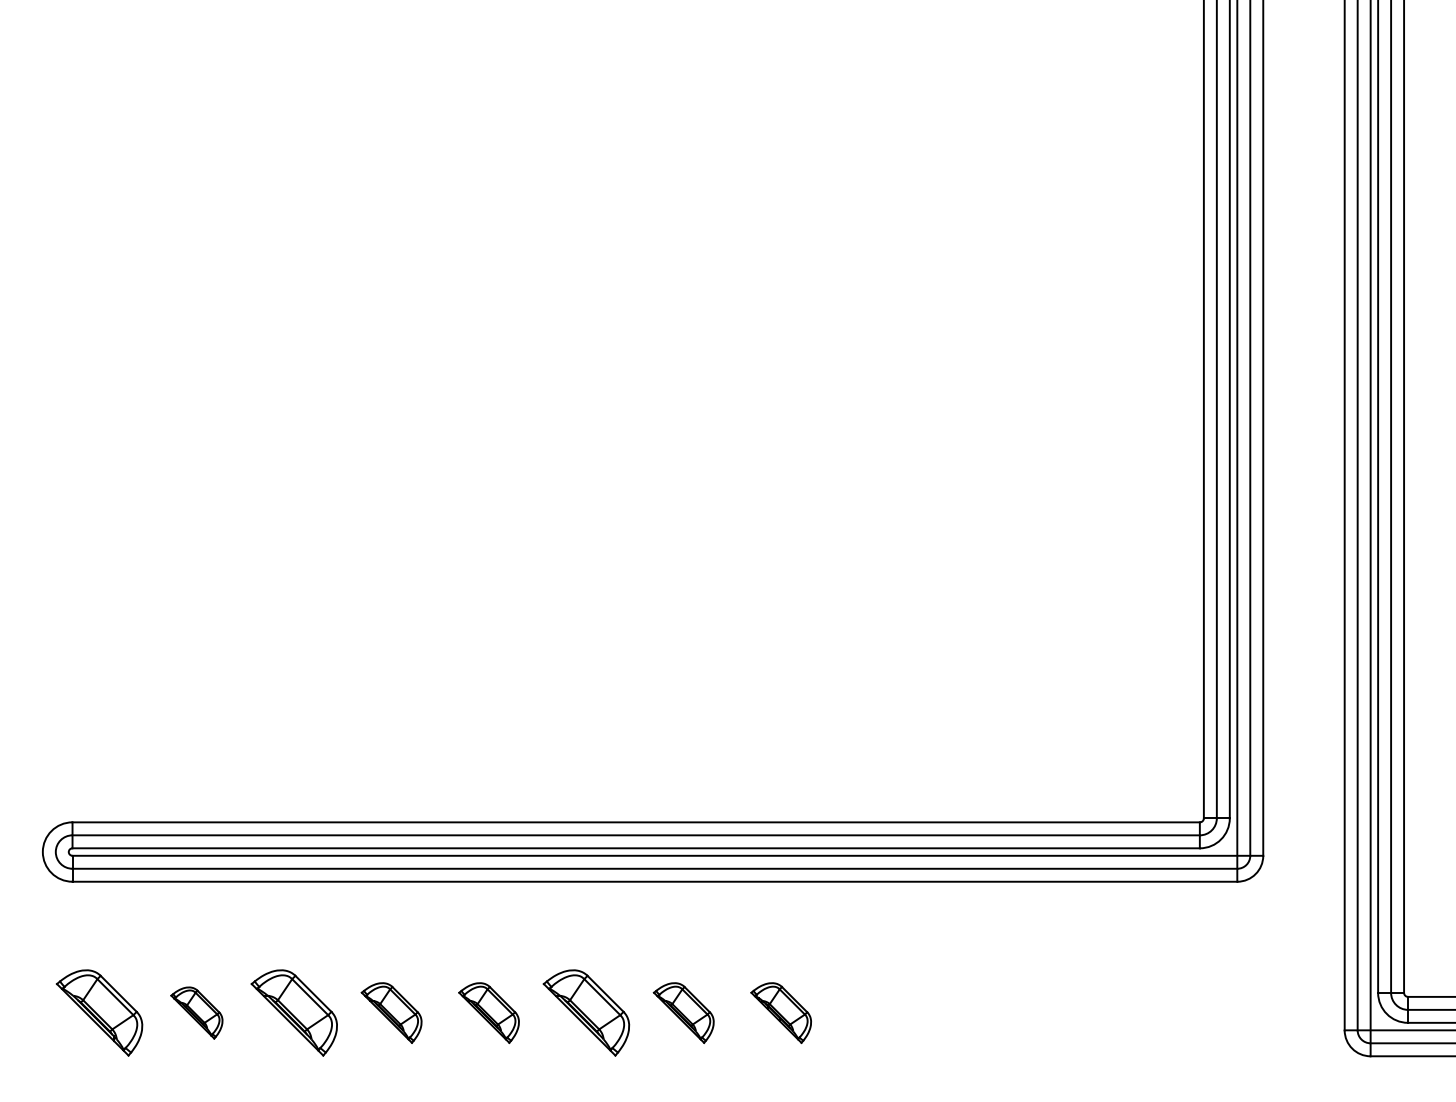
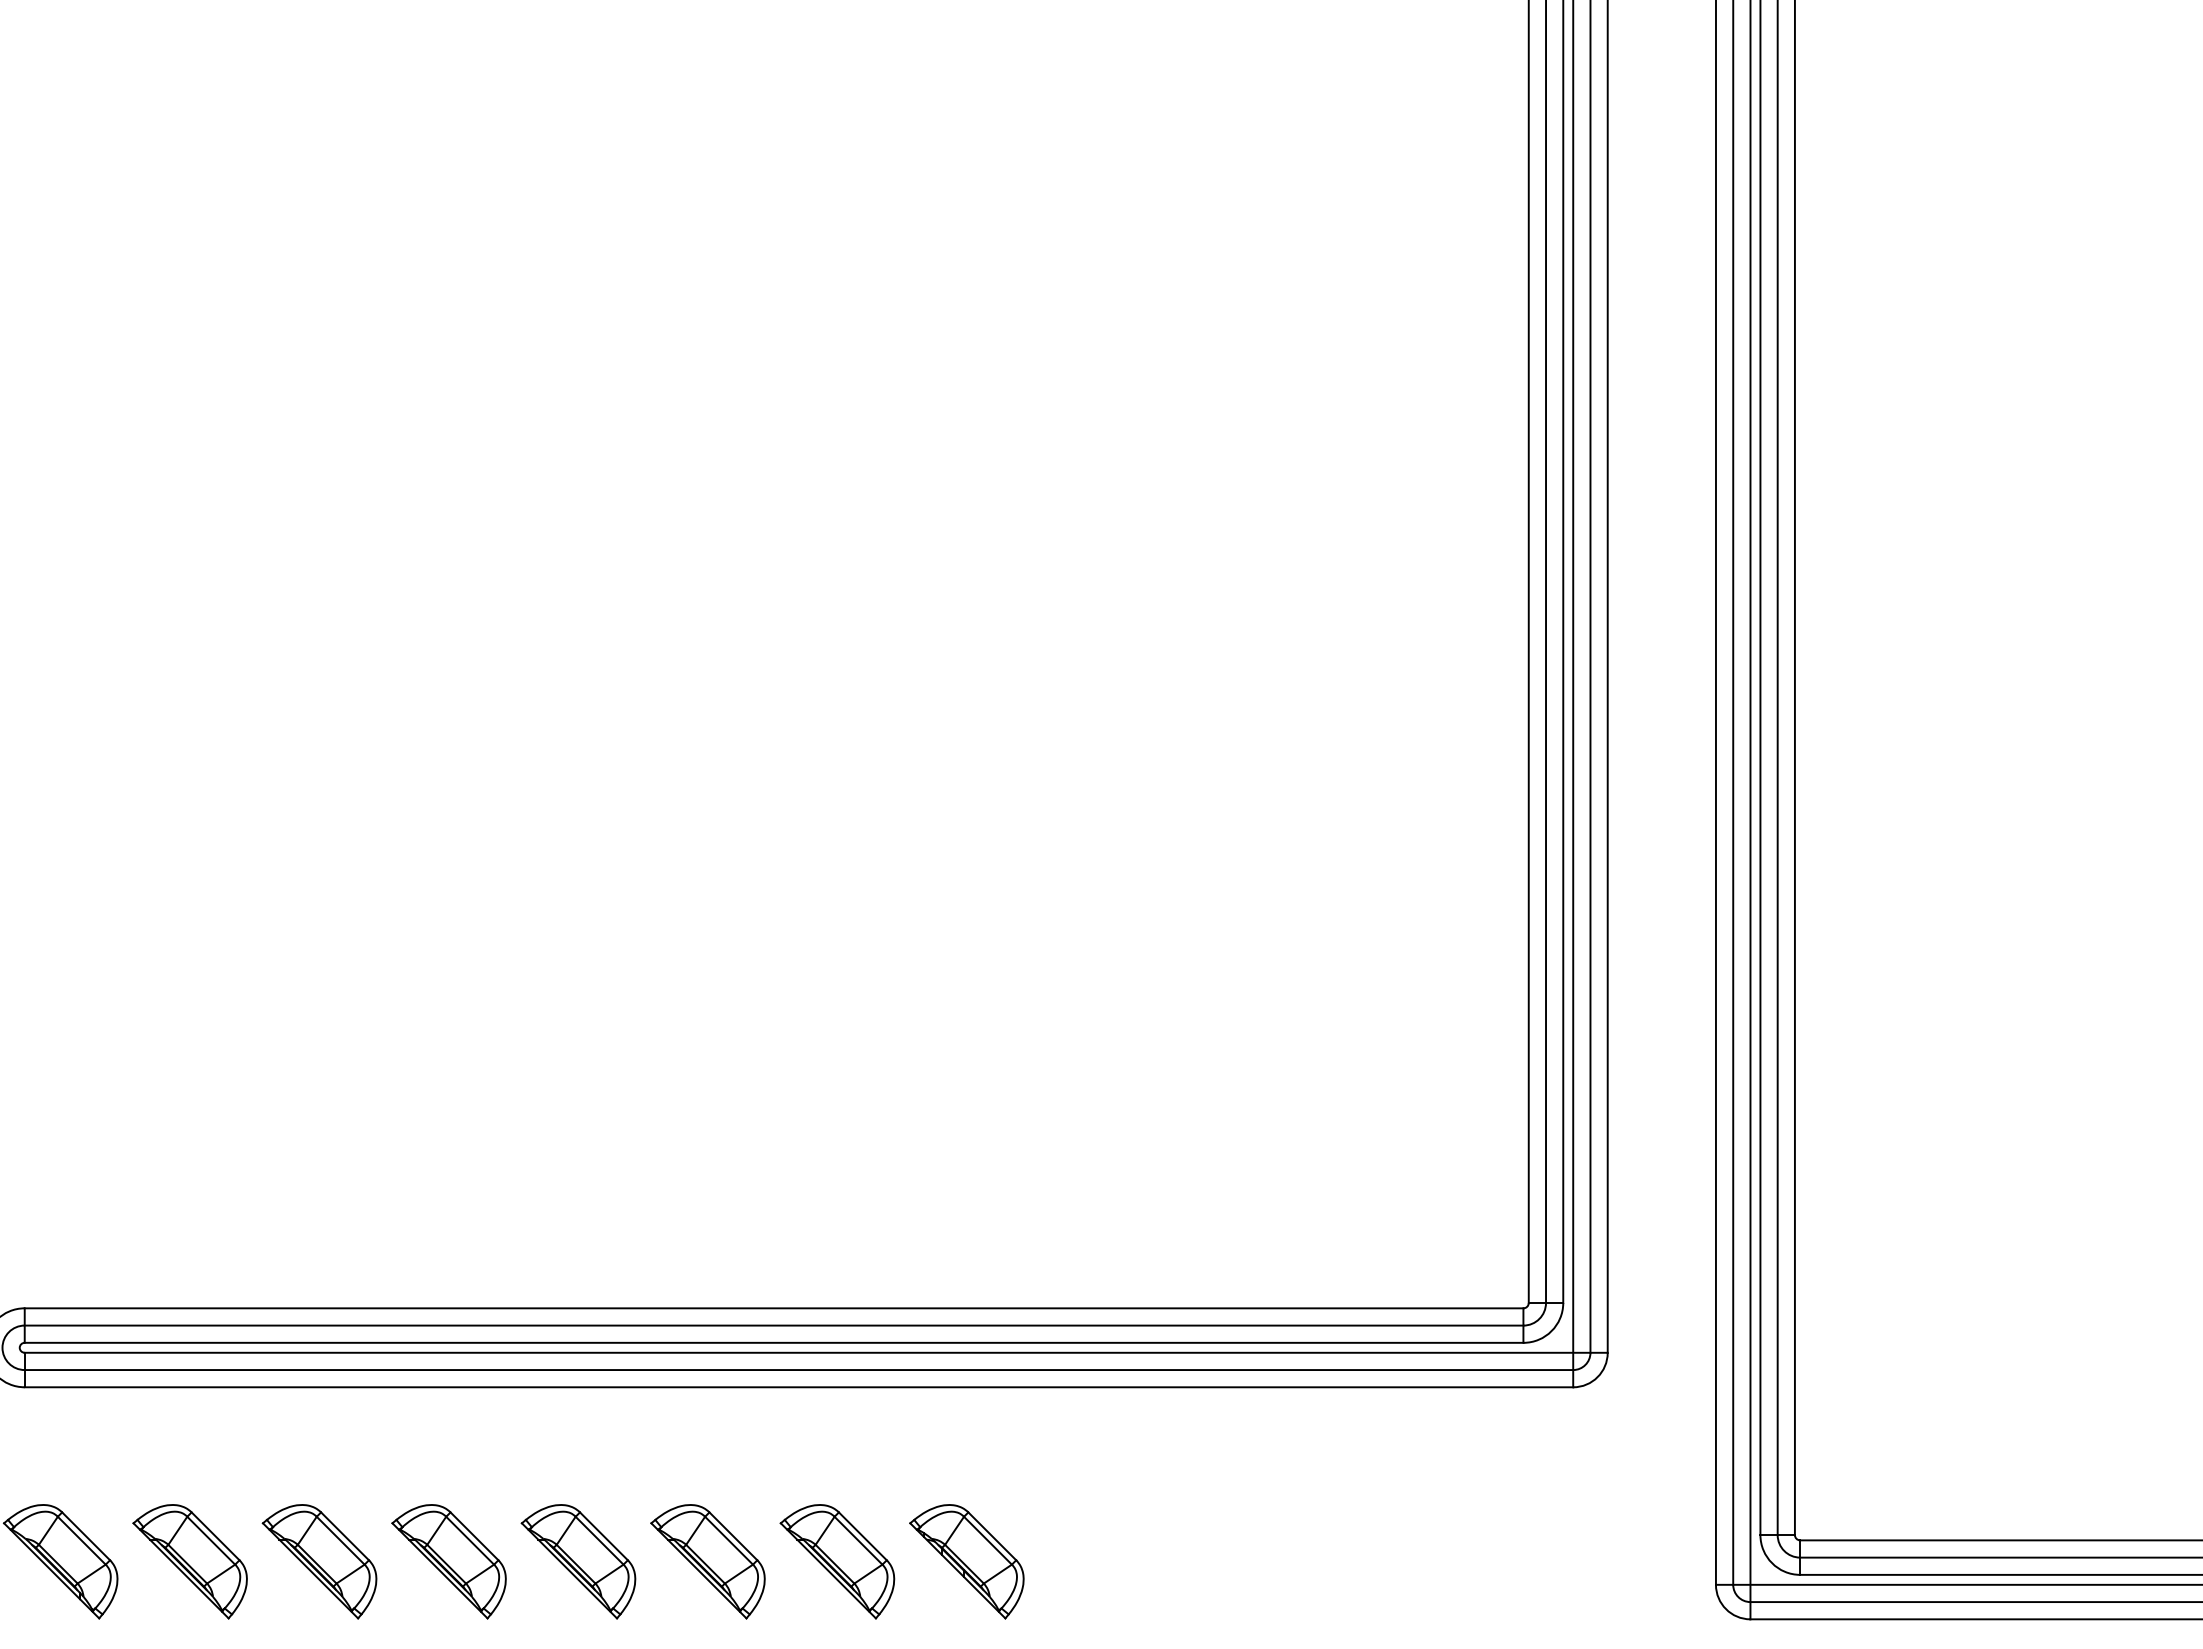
part: (196, 1012) -> (189, 1561), size x1.67
part: (391, 1012) -> (448, 1561), size x1.43
part: (489, 1012) -> (578, 1561), size x1.43
part: (683, 1012) -> (837, 1561), size x1.43
part: (780, 1012) -> (966, 1561), size x1.43

